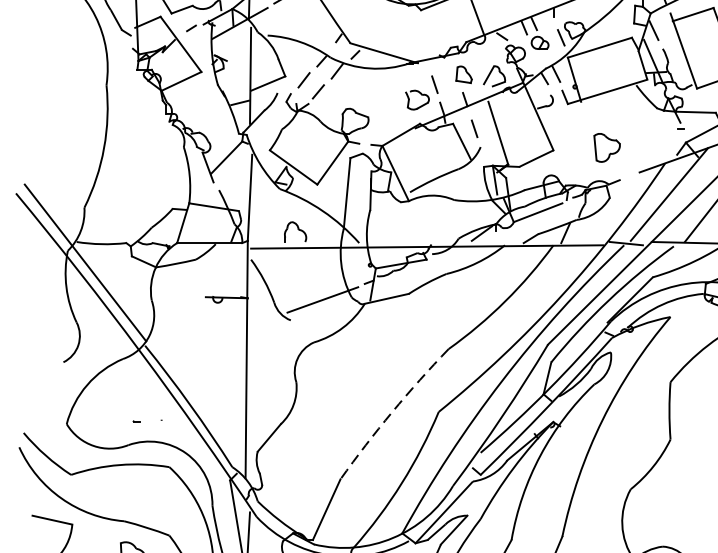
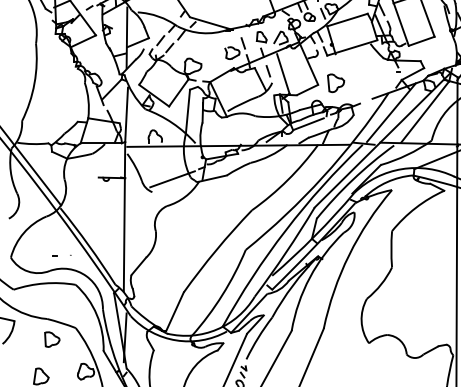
part: (607, 148) -> (336, 83), moved
arc: (392, 412) -> (216, 250), dashed -> solid

